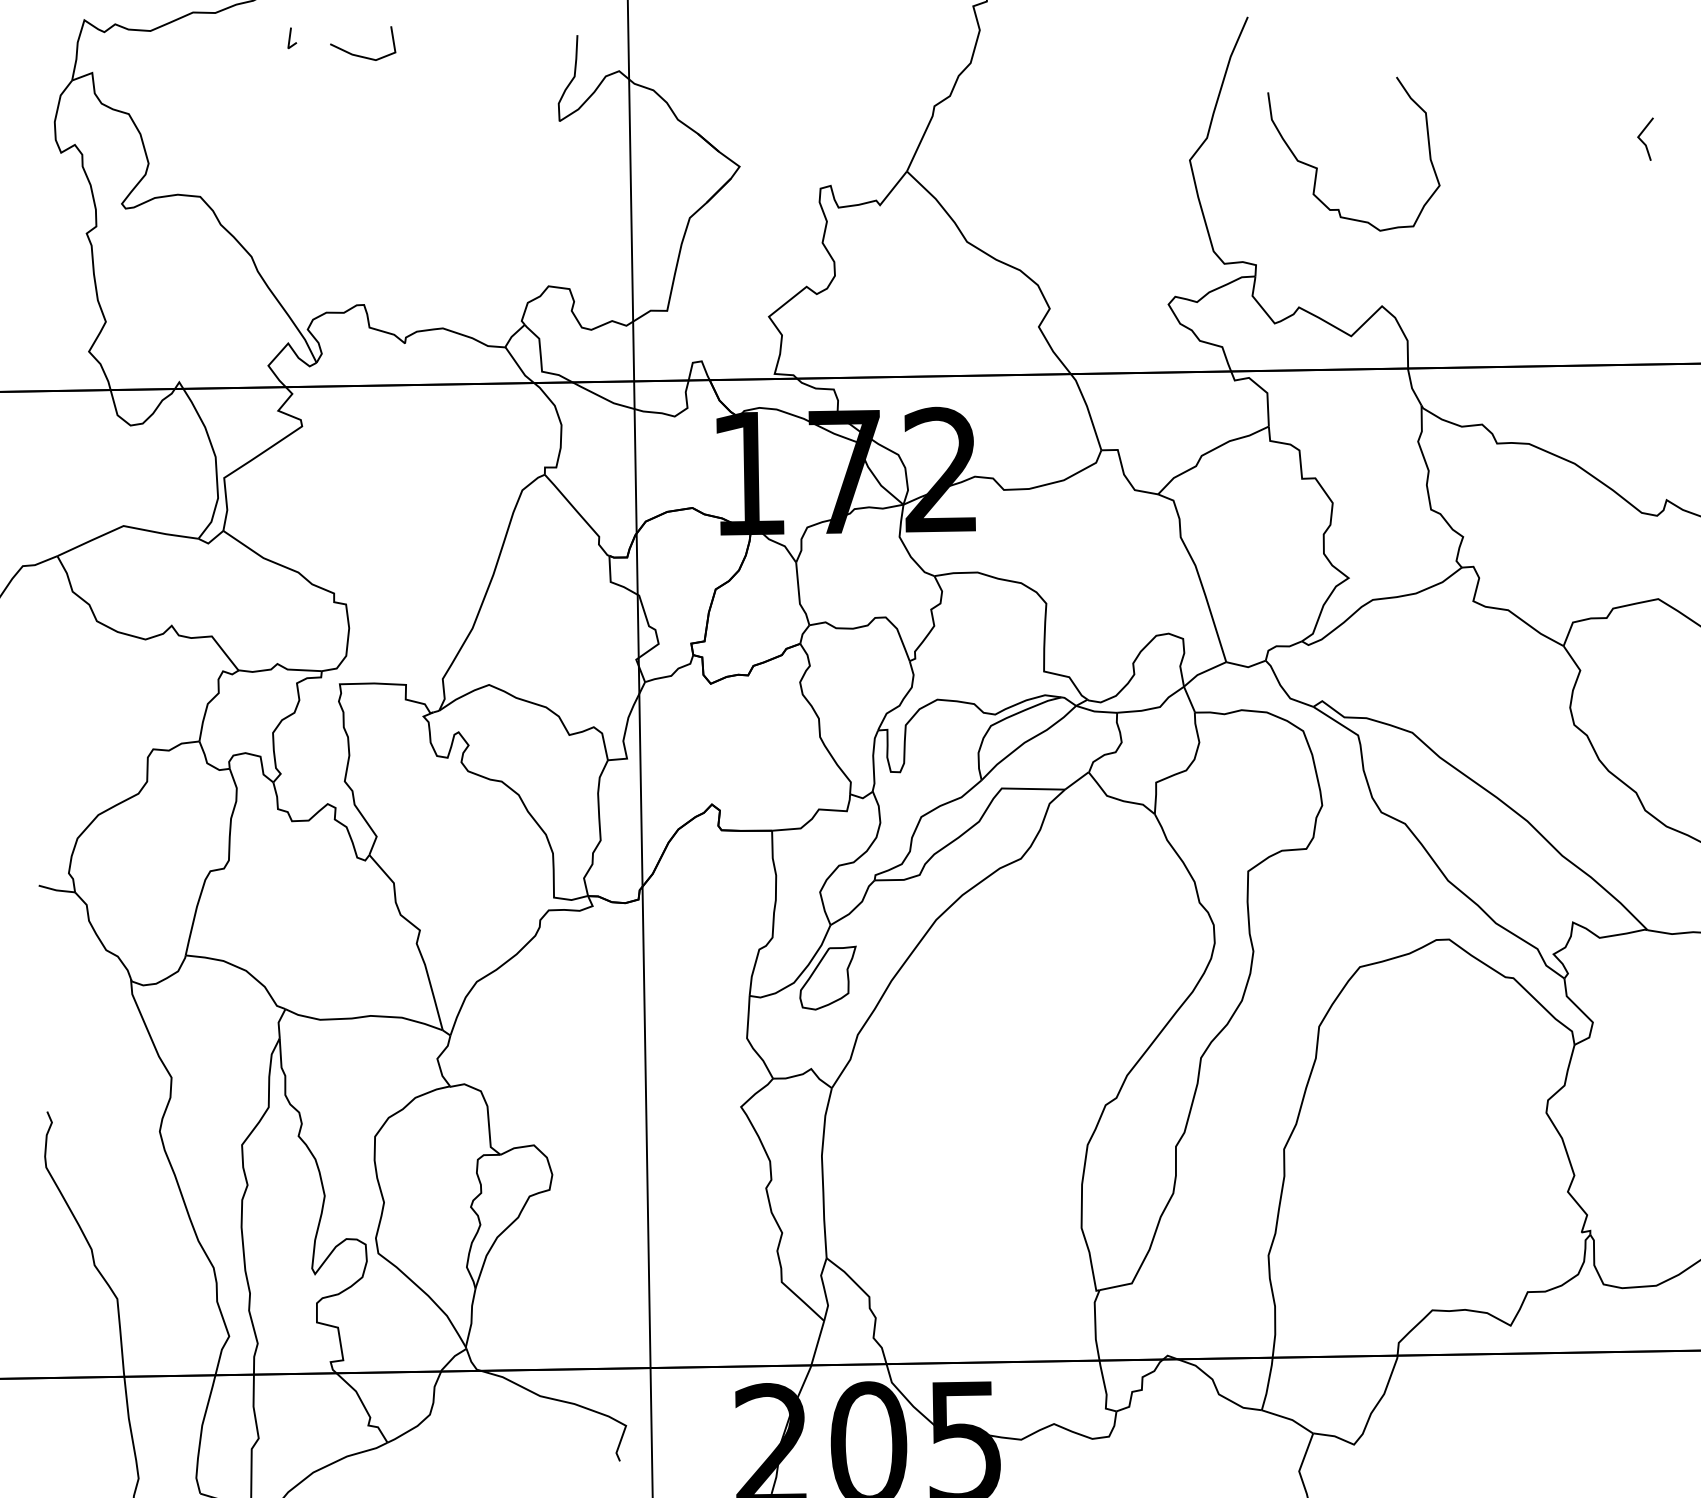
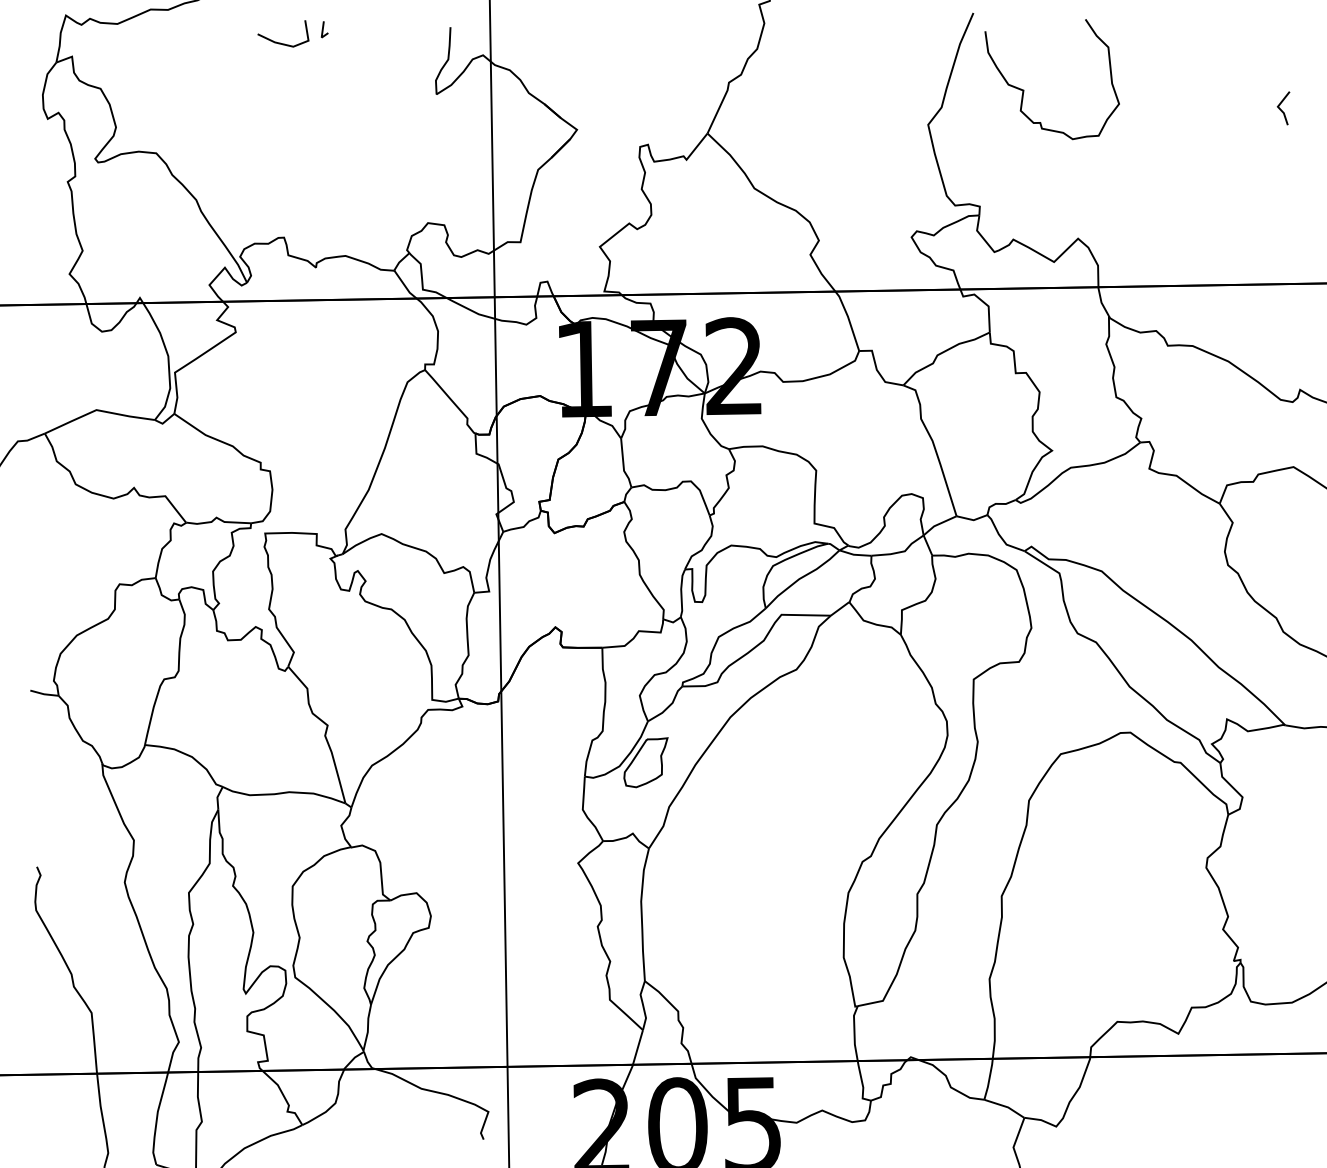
line: (290, 38) -> (323, 29), moved
curve: (1317, 167) -> (1023, 89), moved

